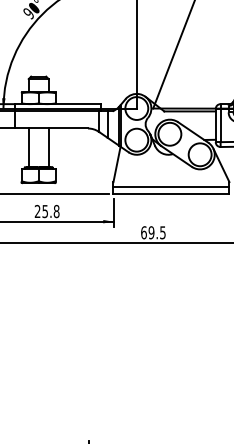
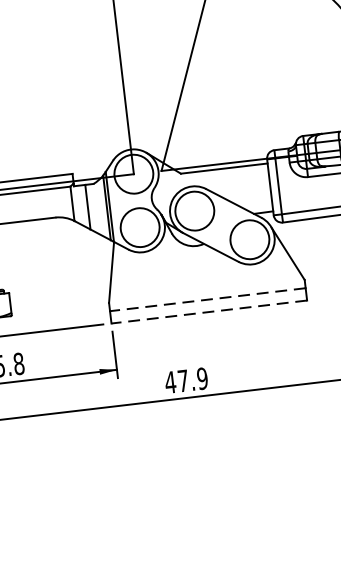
line: (171, 186) -> (207, 298), solid -> dashed
line: (171, 194) -> (209, 312), solid -> dashed
text: (152, 232) -> (184, 380), 69.5 -> 47.9

